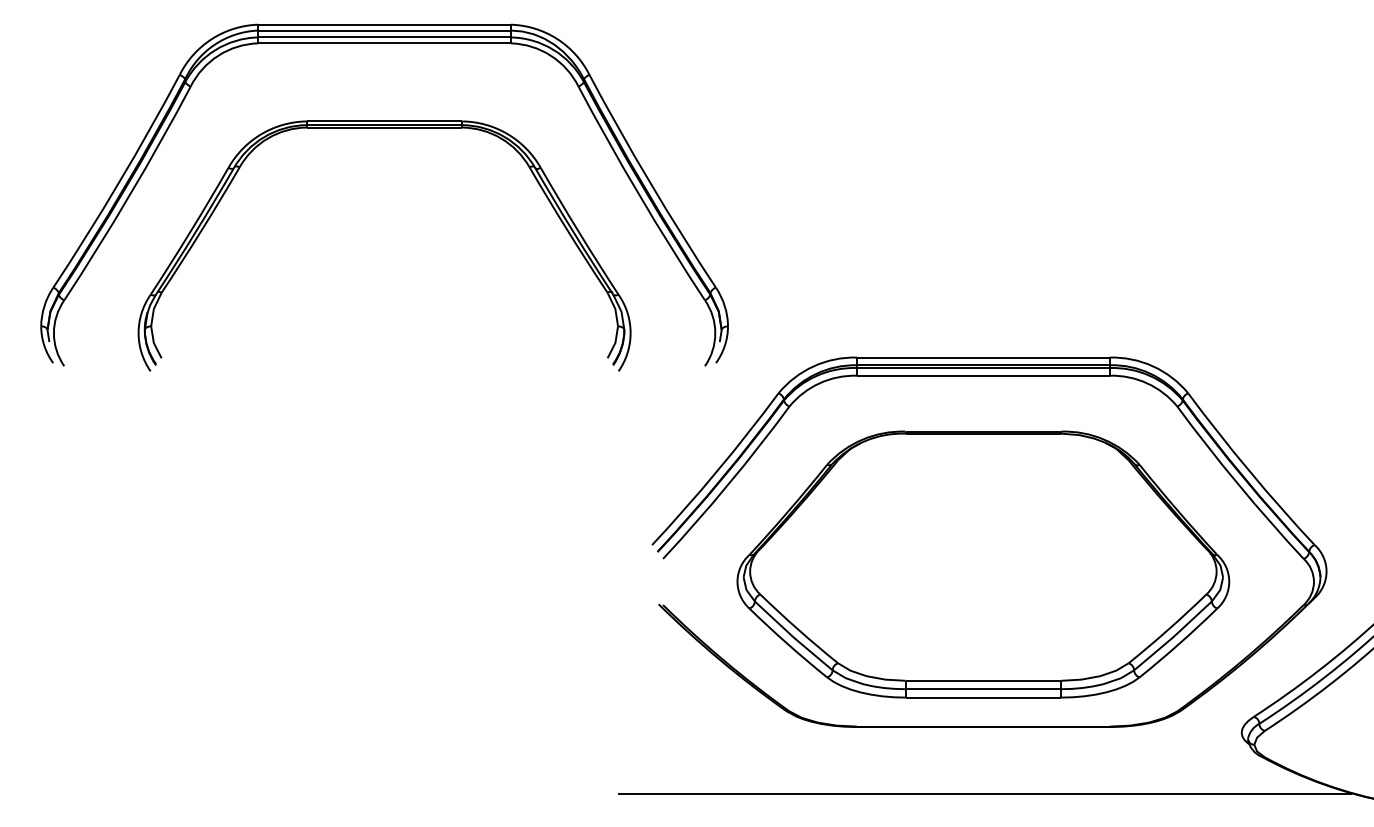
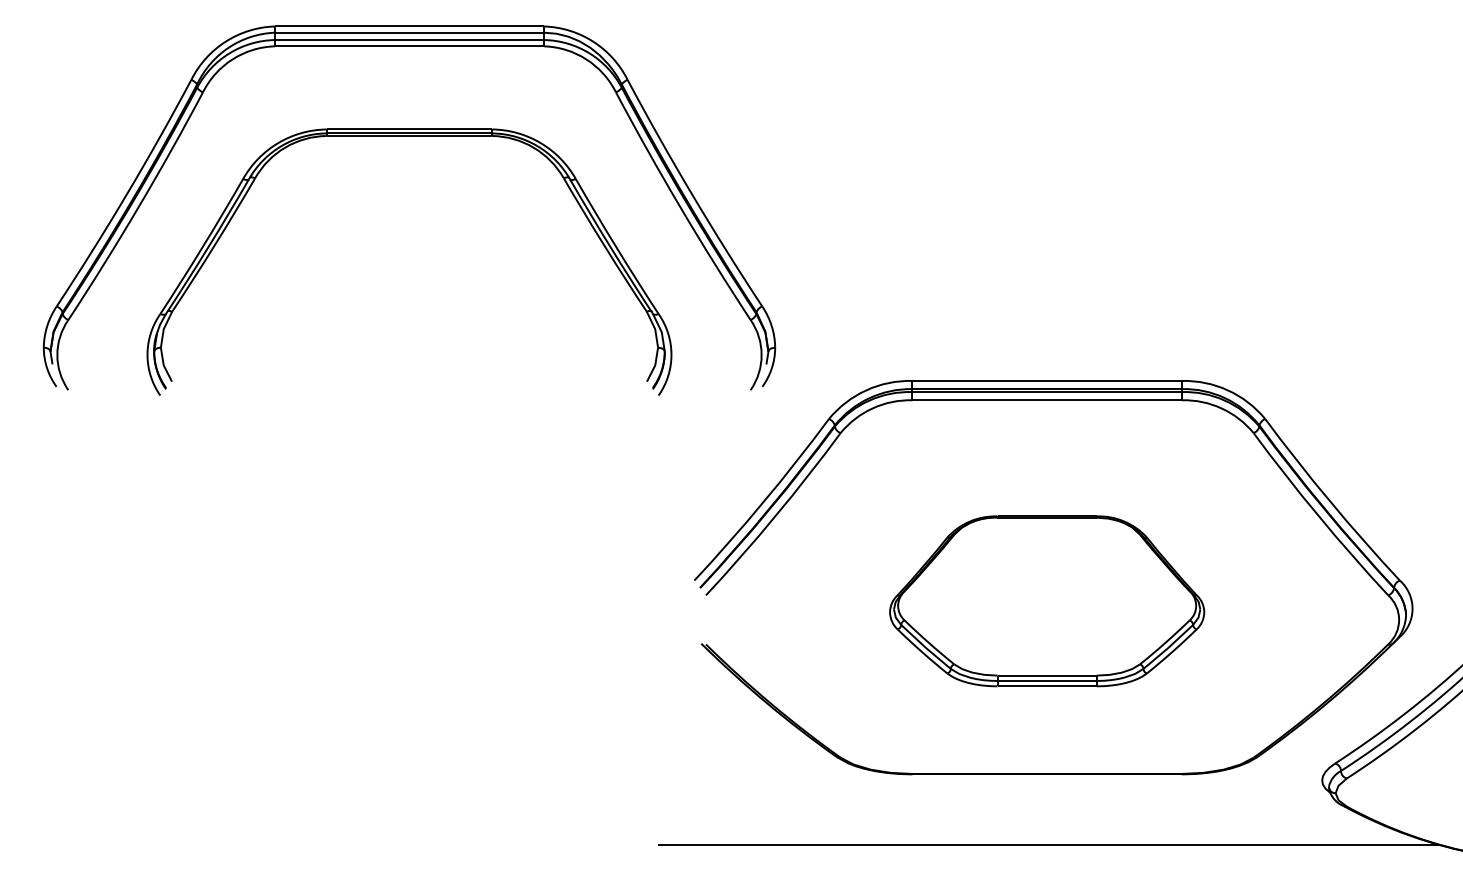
part: (983, 564) -> (1047, 601), size x0.6

